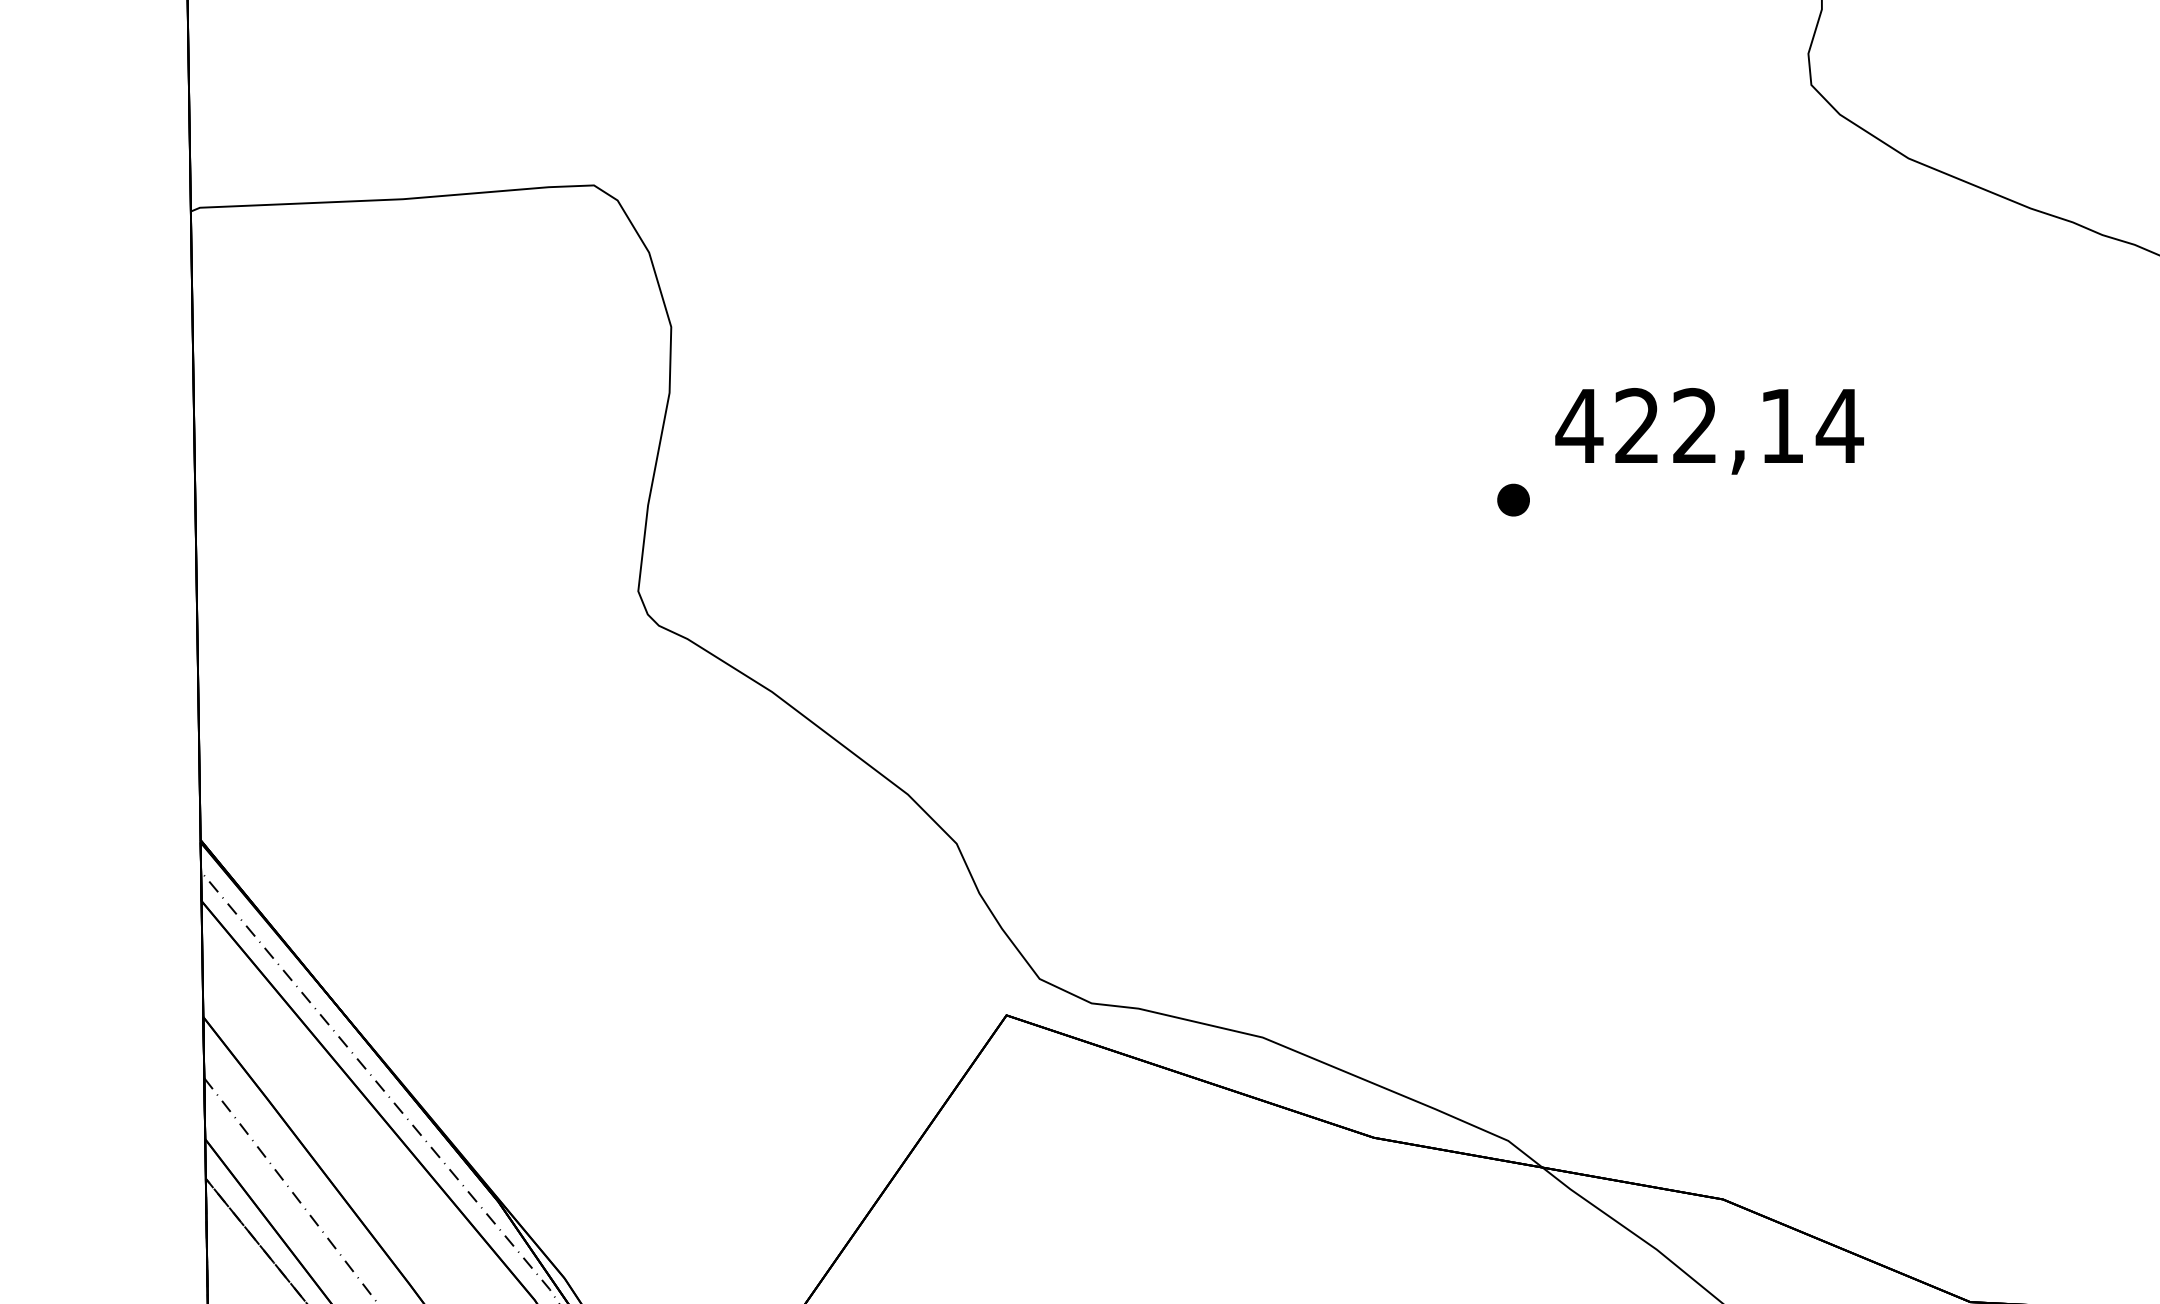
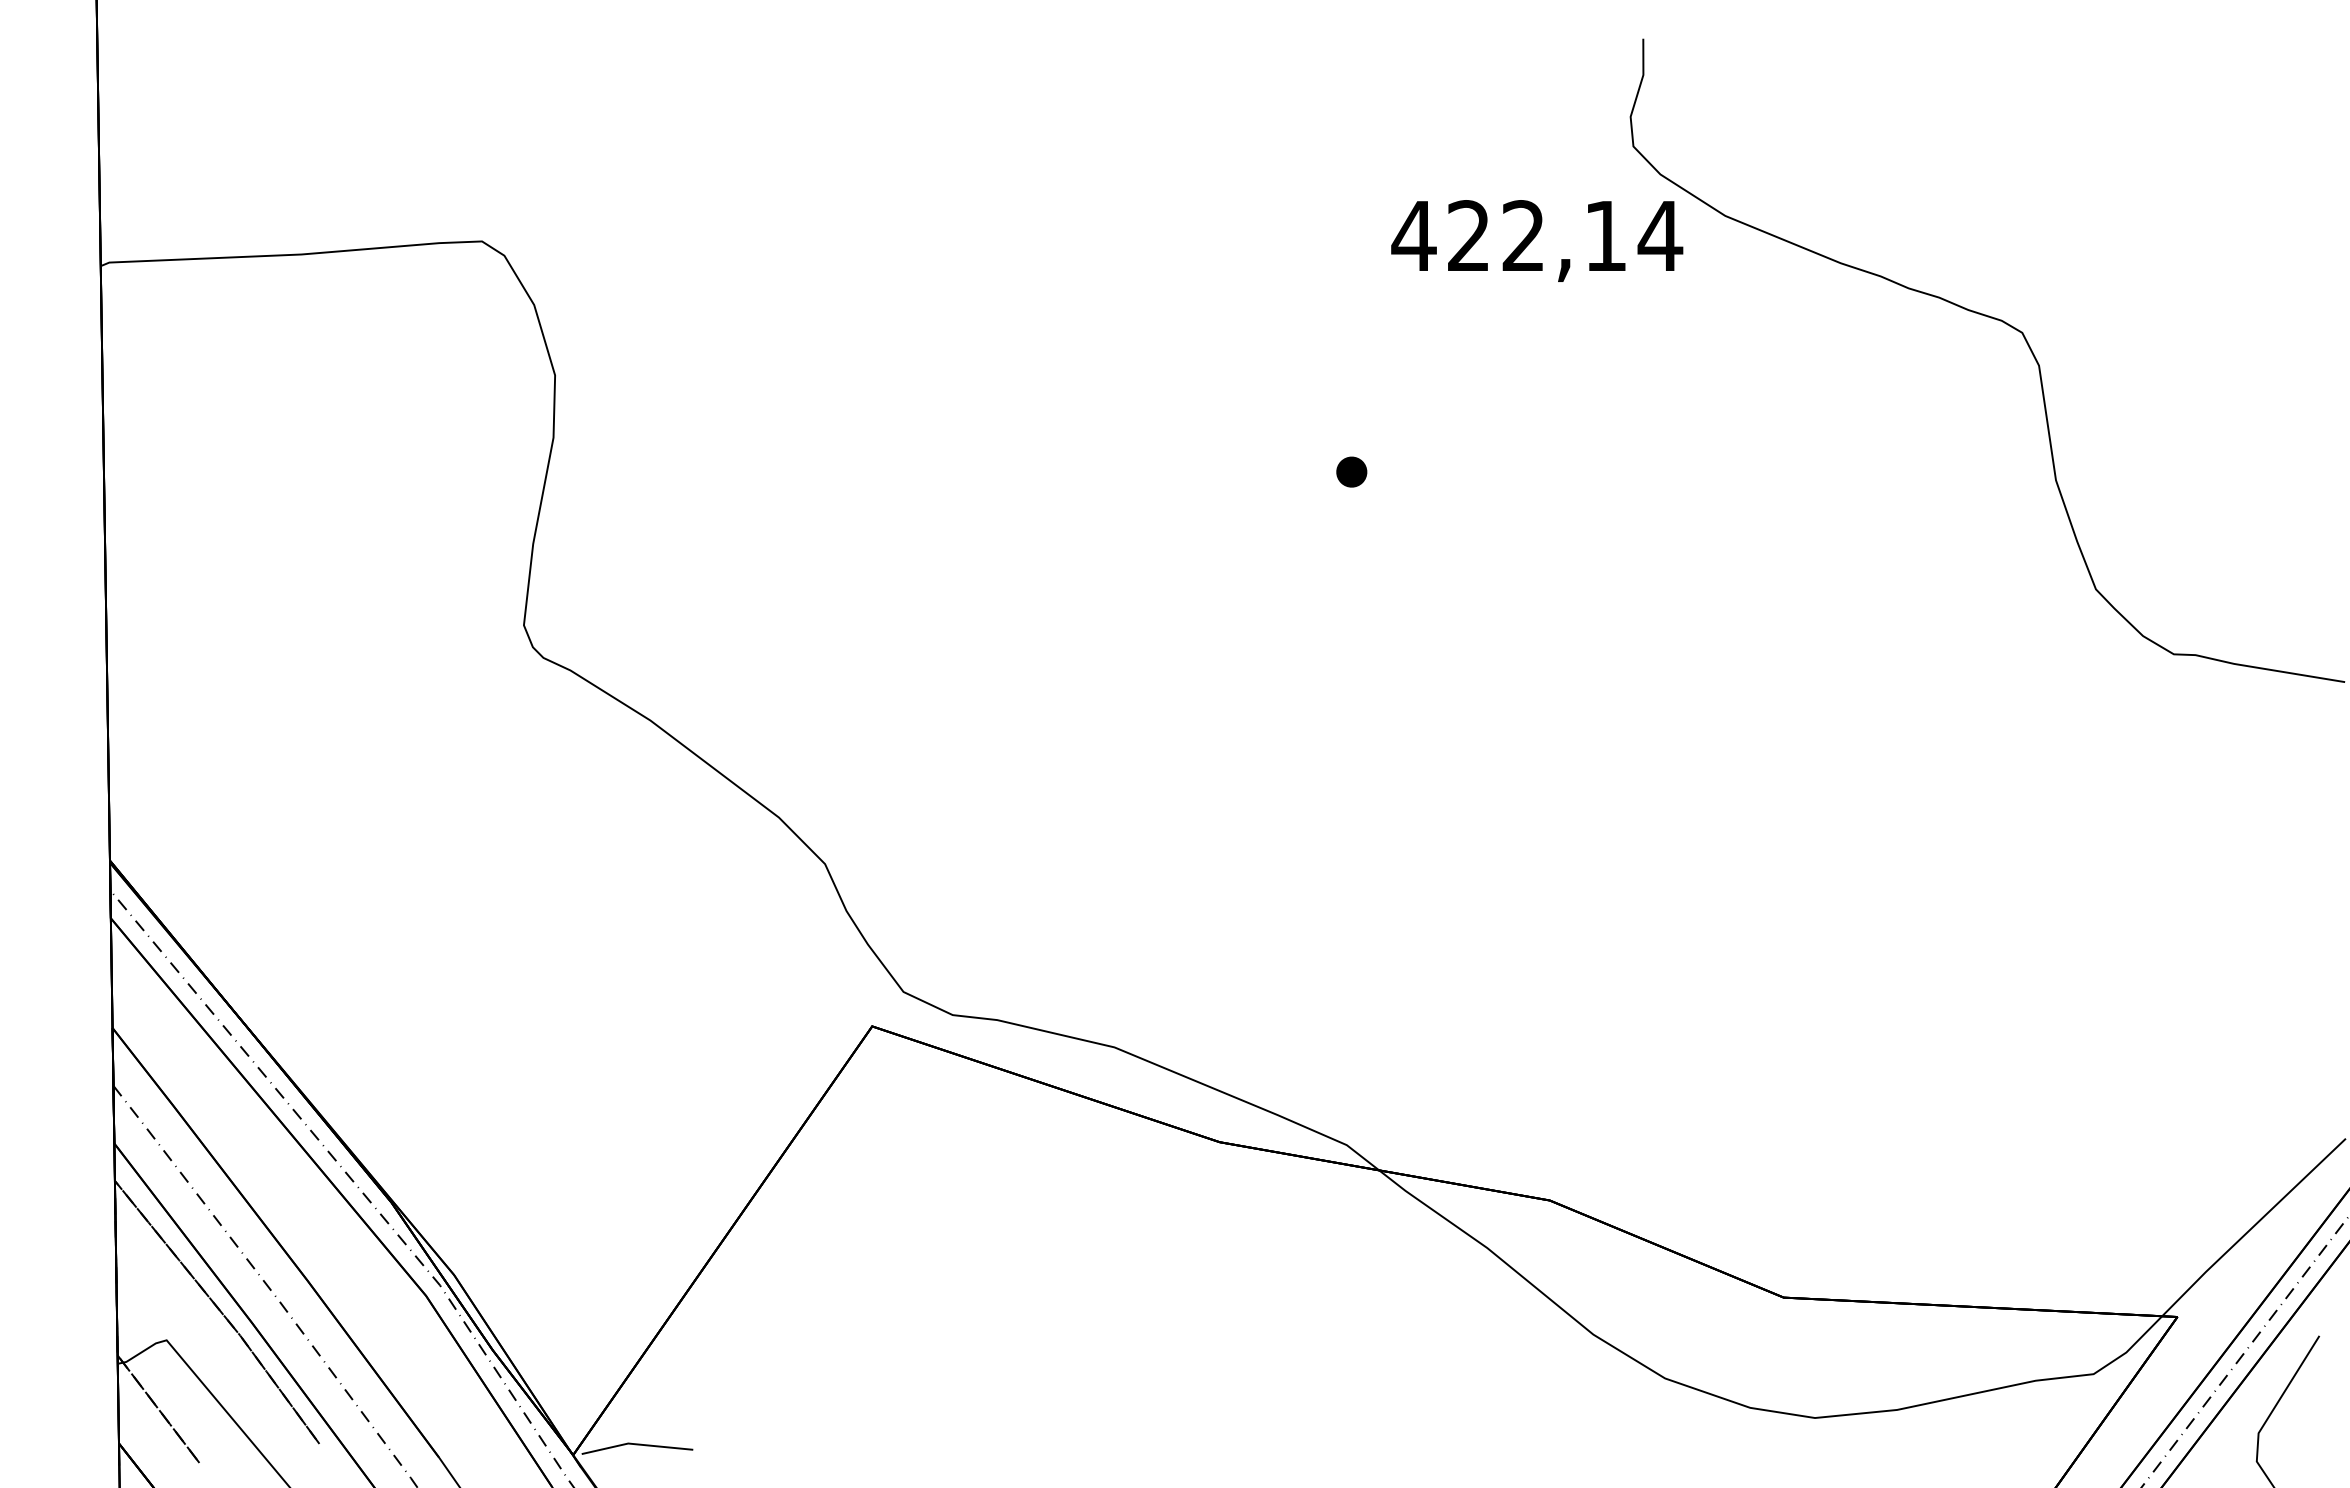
text: (1709, 430) -> (1537, 240), moved
part: (1513, 499) -> (1351, 471), moved

